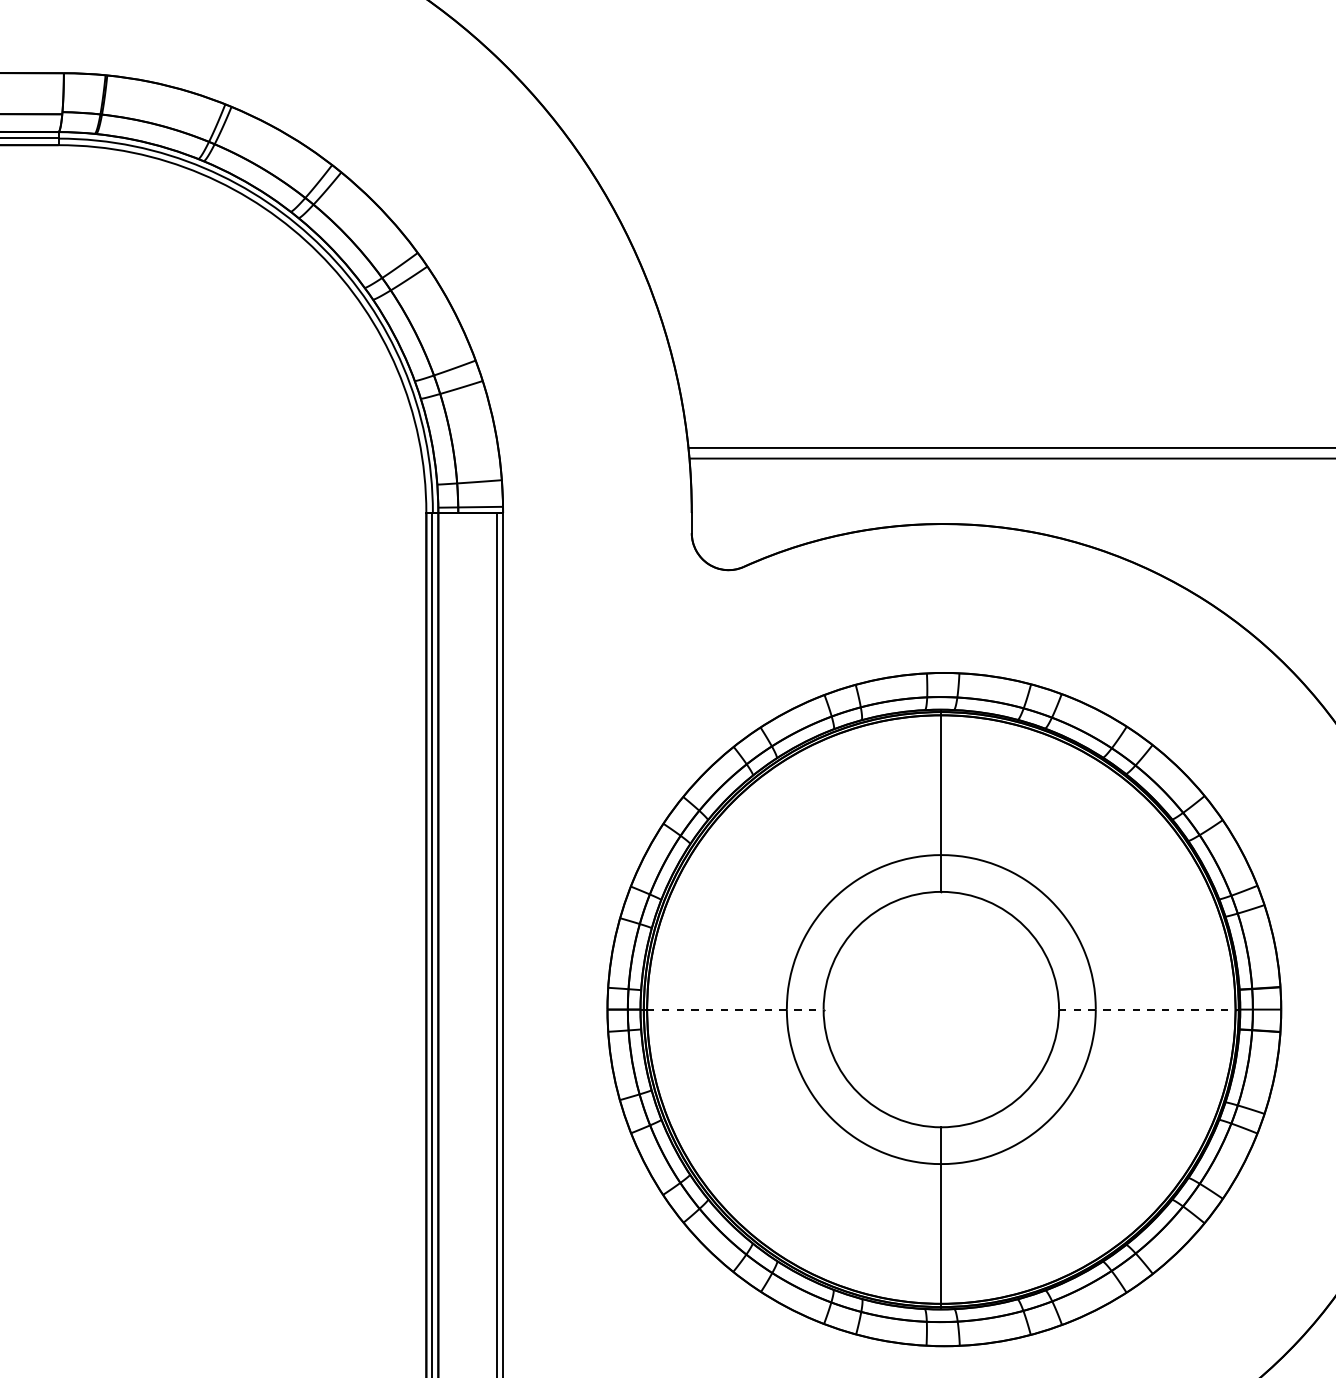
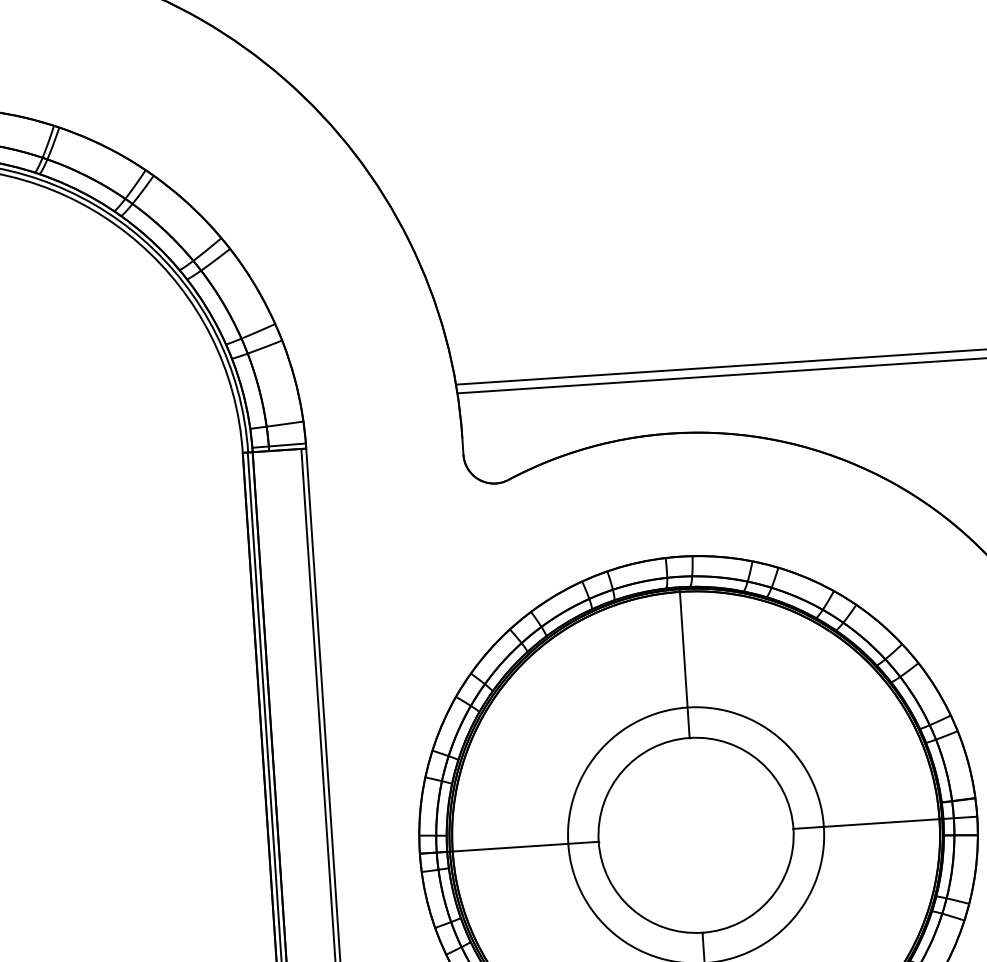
line: (735, 1009) -> (525, 846), dashed -> solid
line: (1147, 1009) -> (866, 823), dashed -> solid

